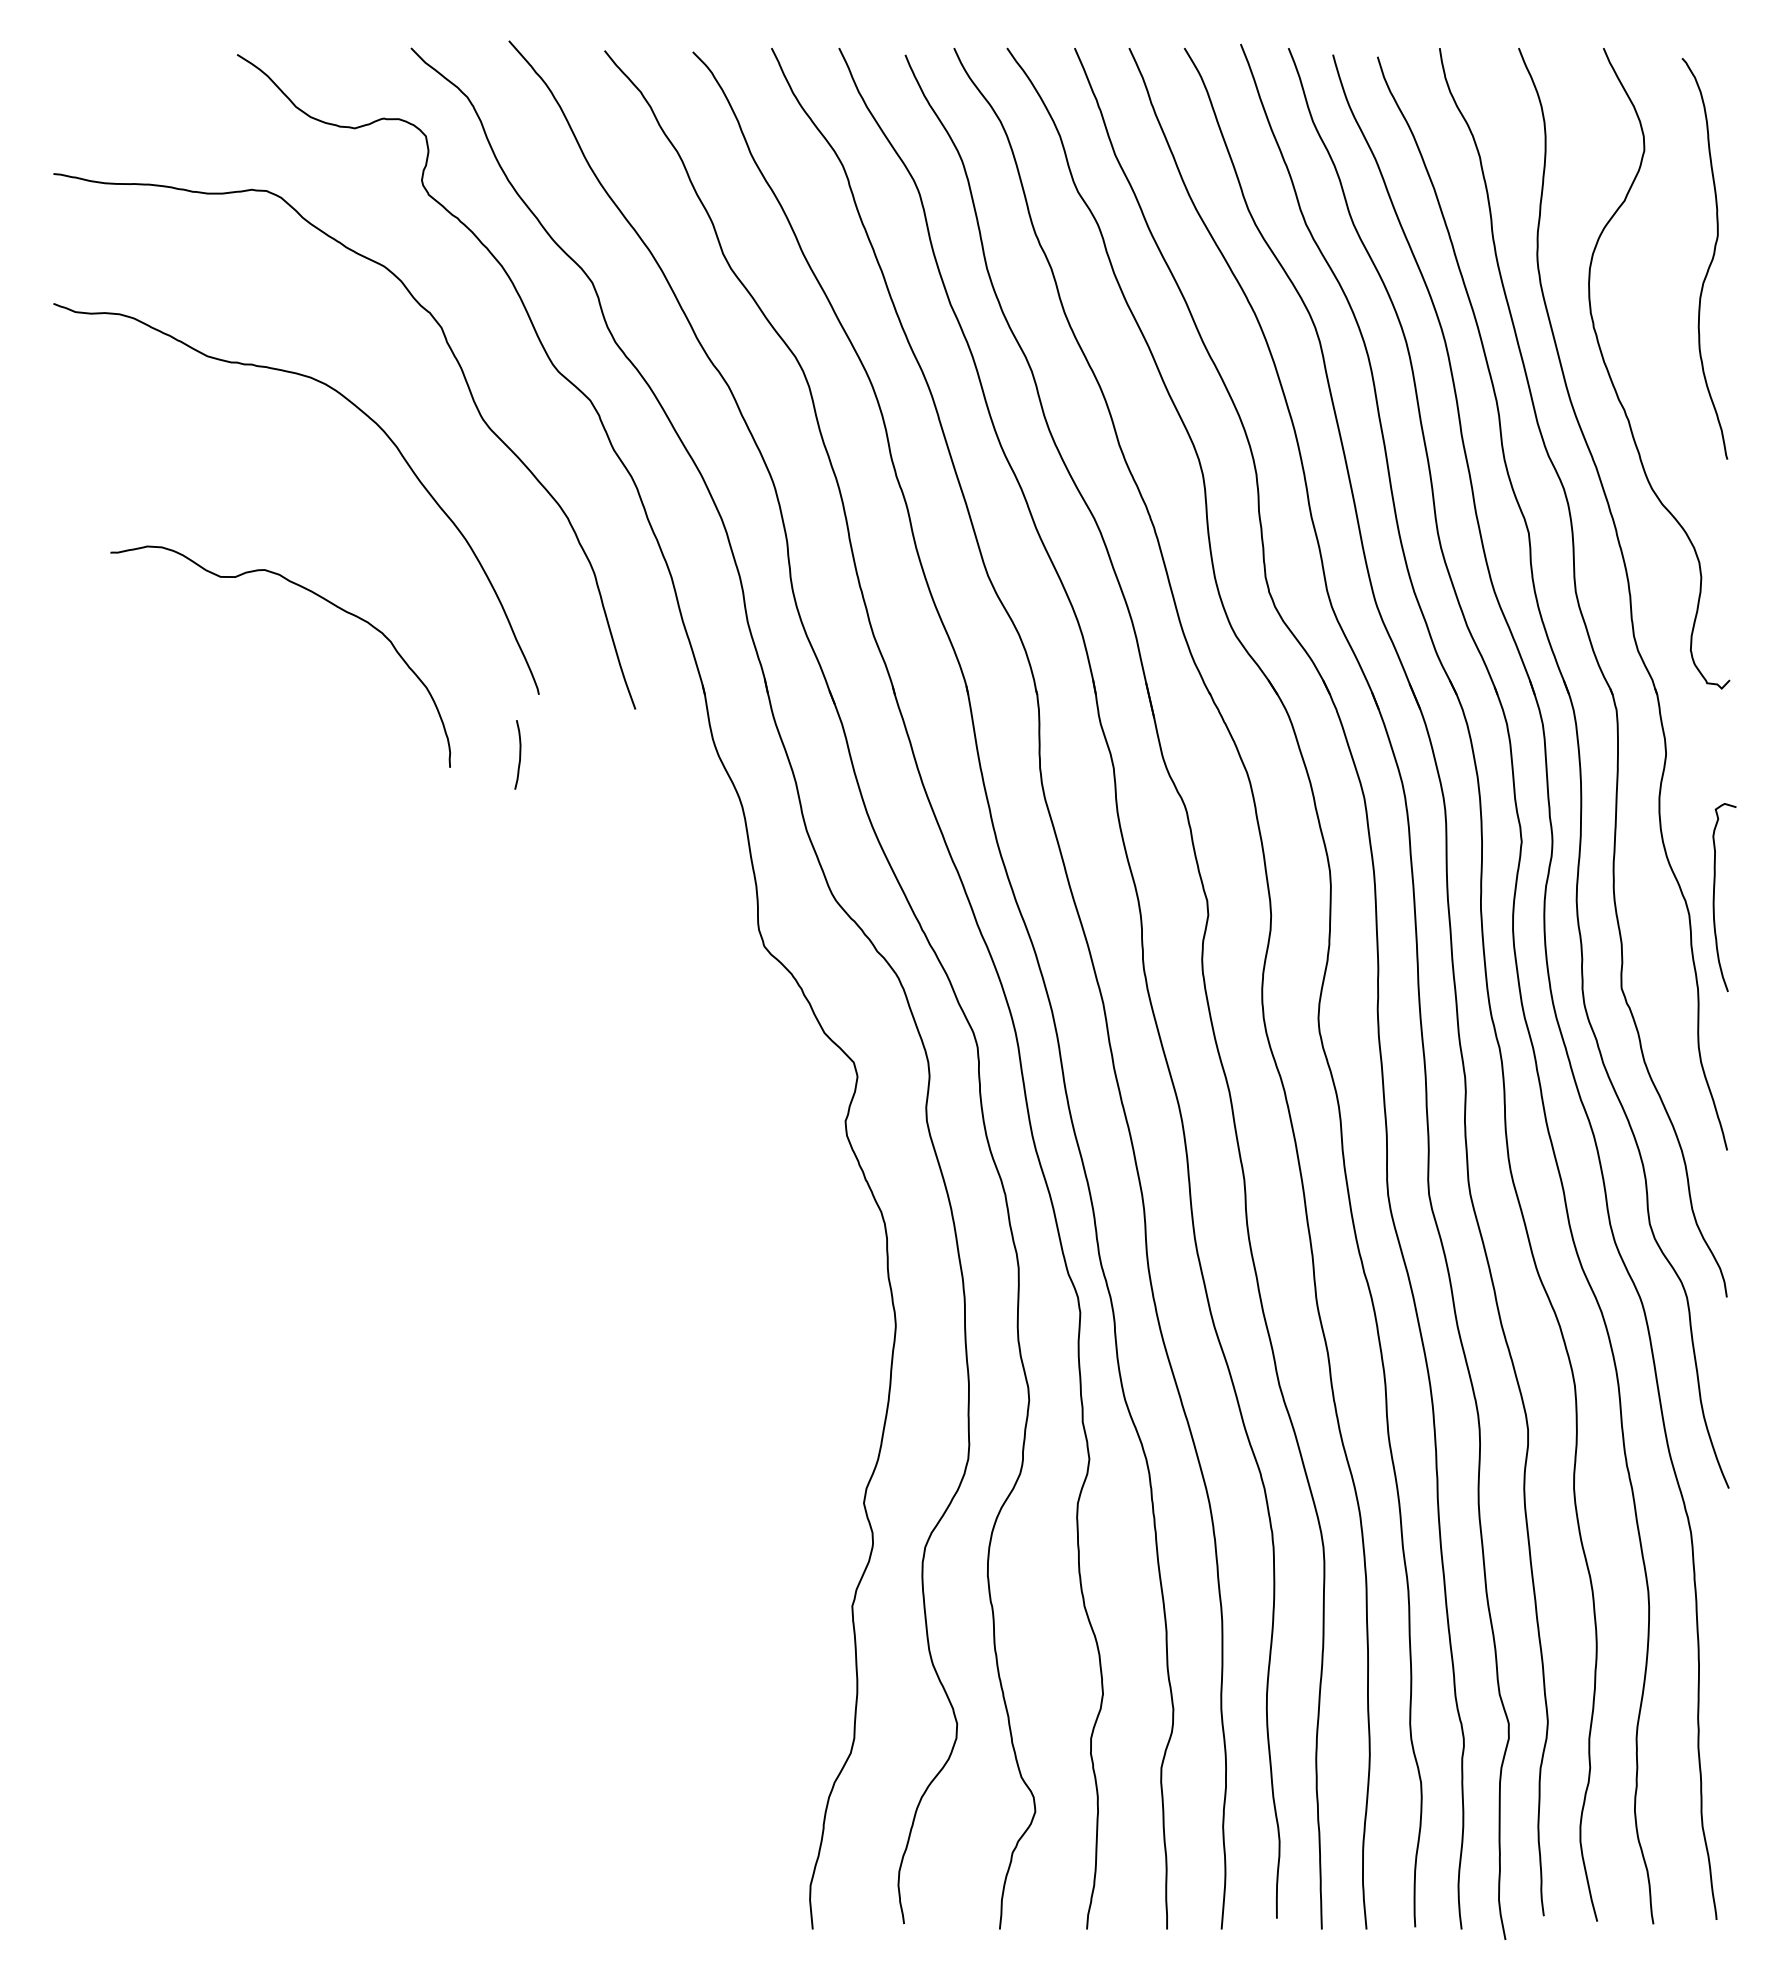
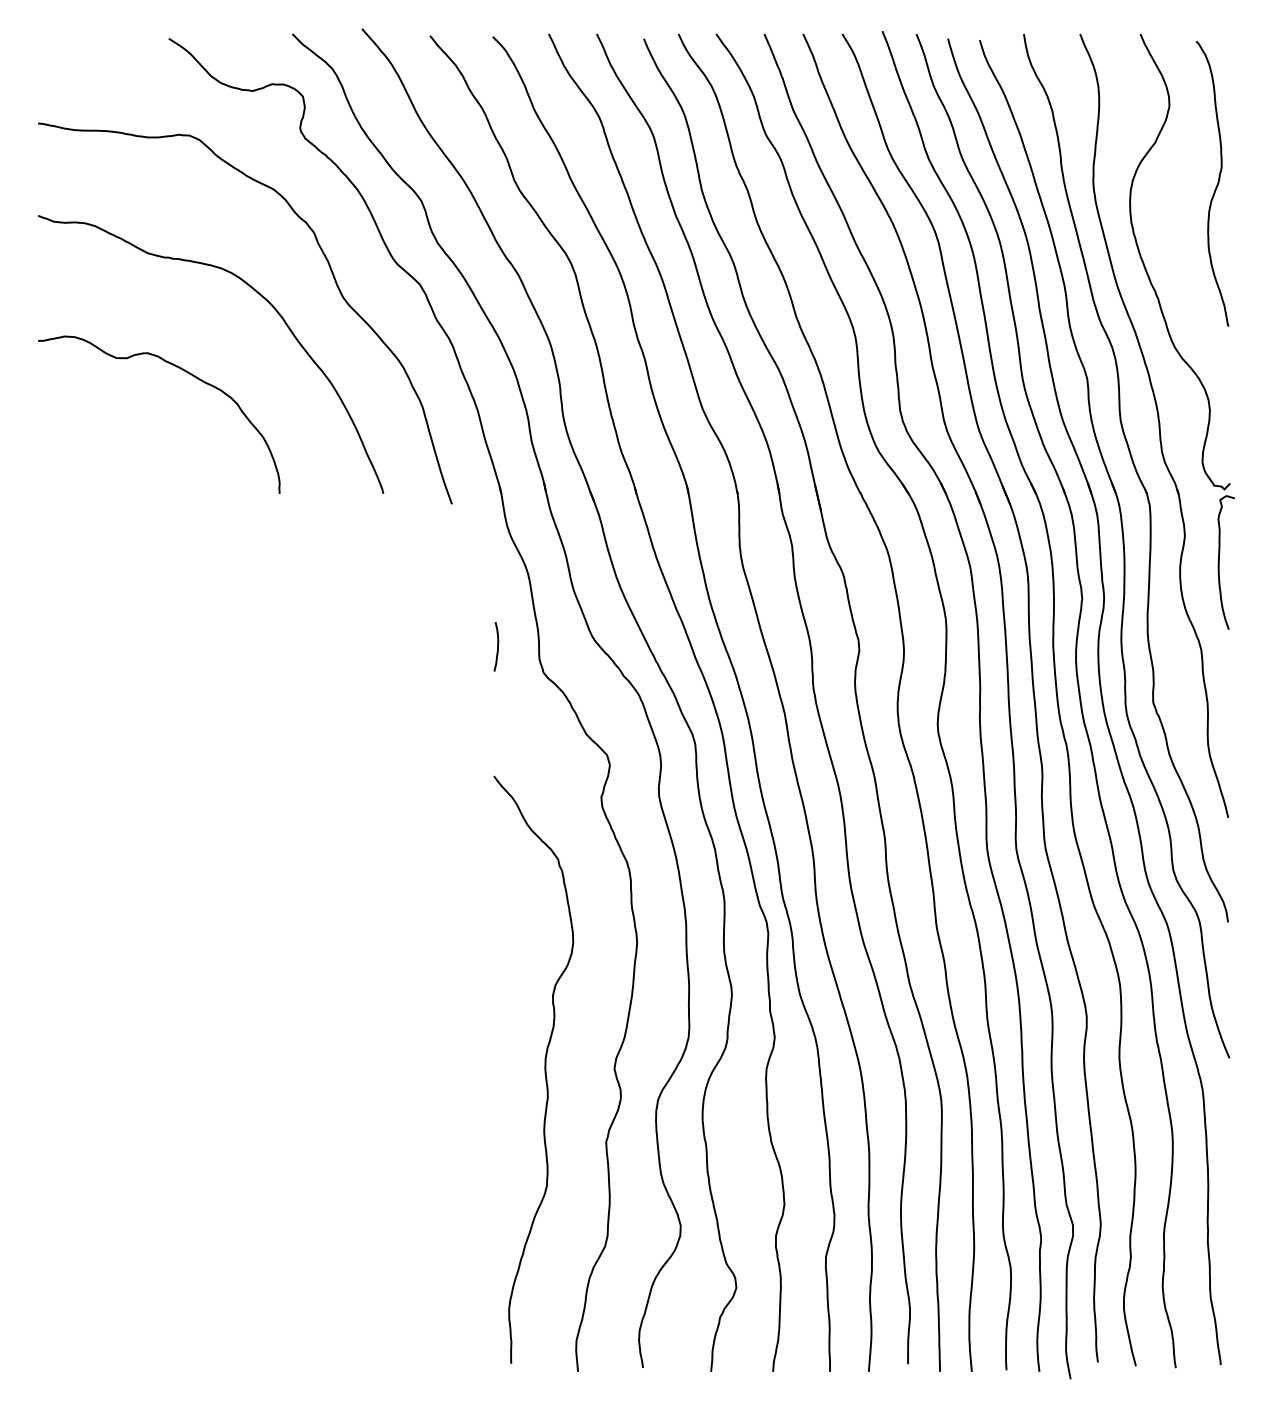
curve: (312, 593) -> (181, 369), moved
curve: (519, 754) -> (497, 646), moved
curve: (1714, 897) -> (1219, 562), moved
curve: (765, 1504) -> (544, 1069), added

